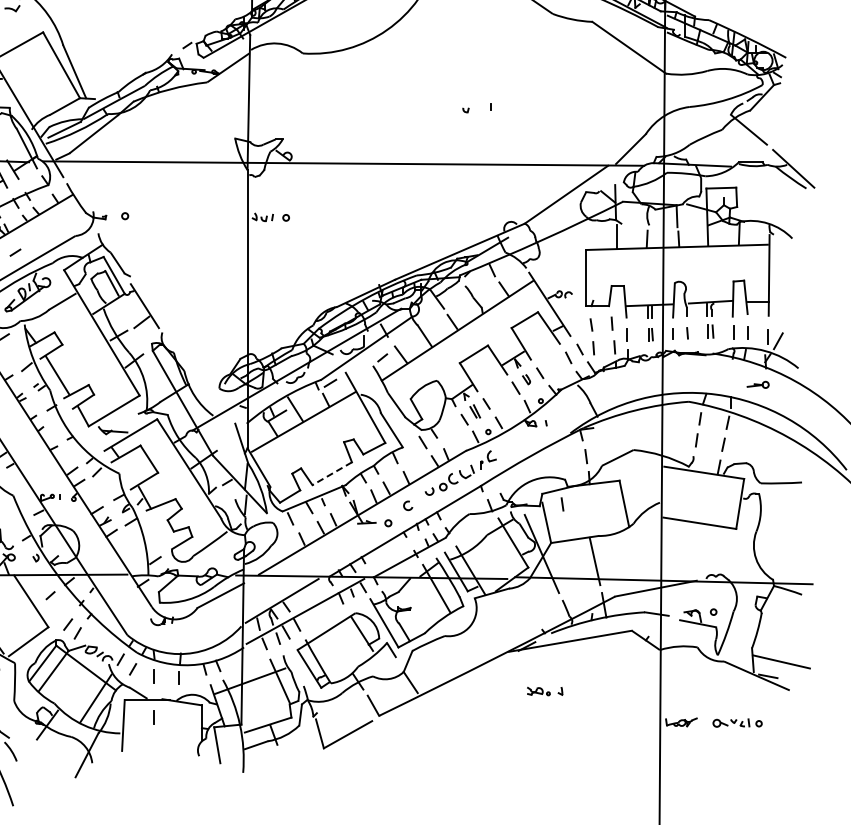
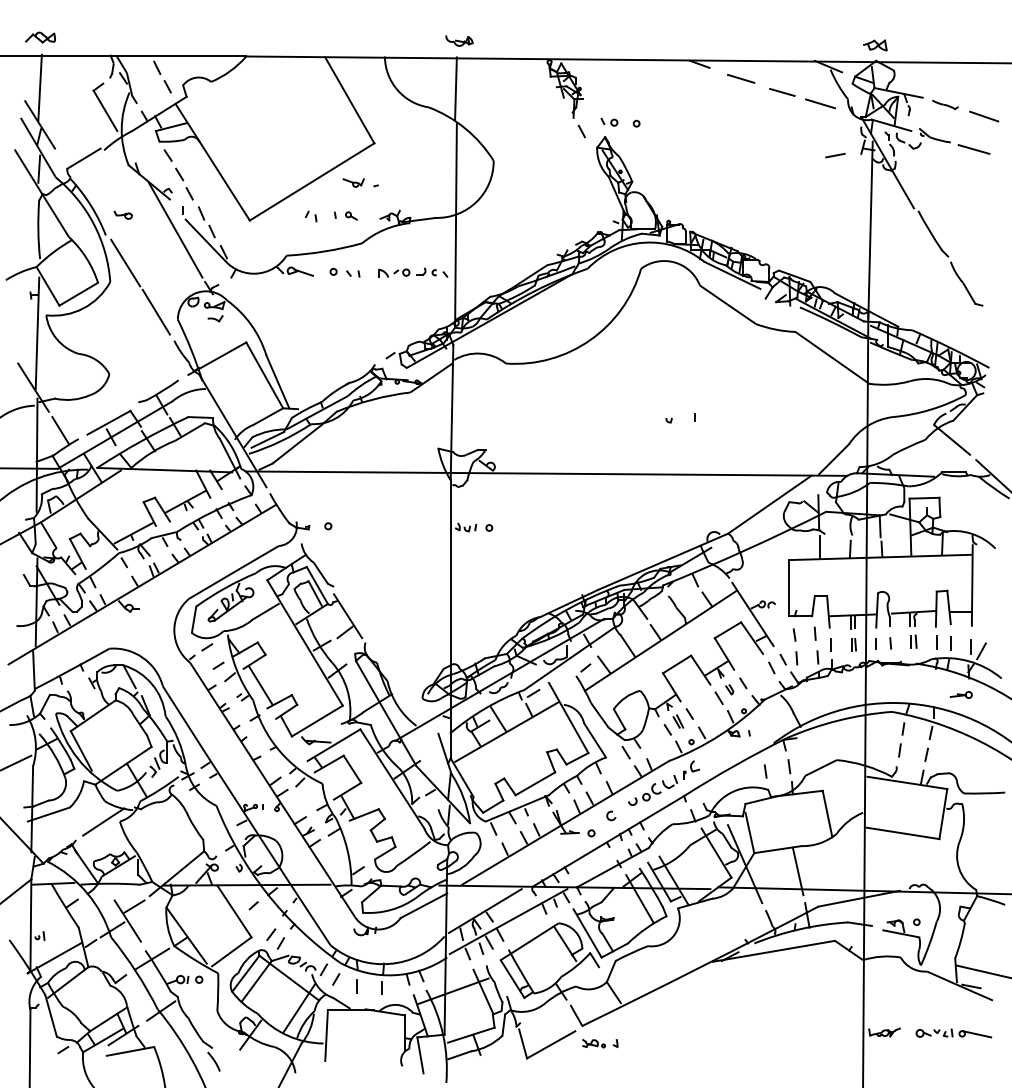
line: (15, 252) -> (218, 665), moved
line: (332, 473) -> (535, 783), dashed -> solid
line: (562, 504) -> (765, 771), moved
part: (545, 691) -> (600, 1043), moved
line: (153, 717) -> (356, 1027), removed
line: (774, 724) -> (977, 1034), added

